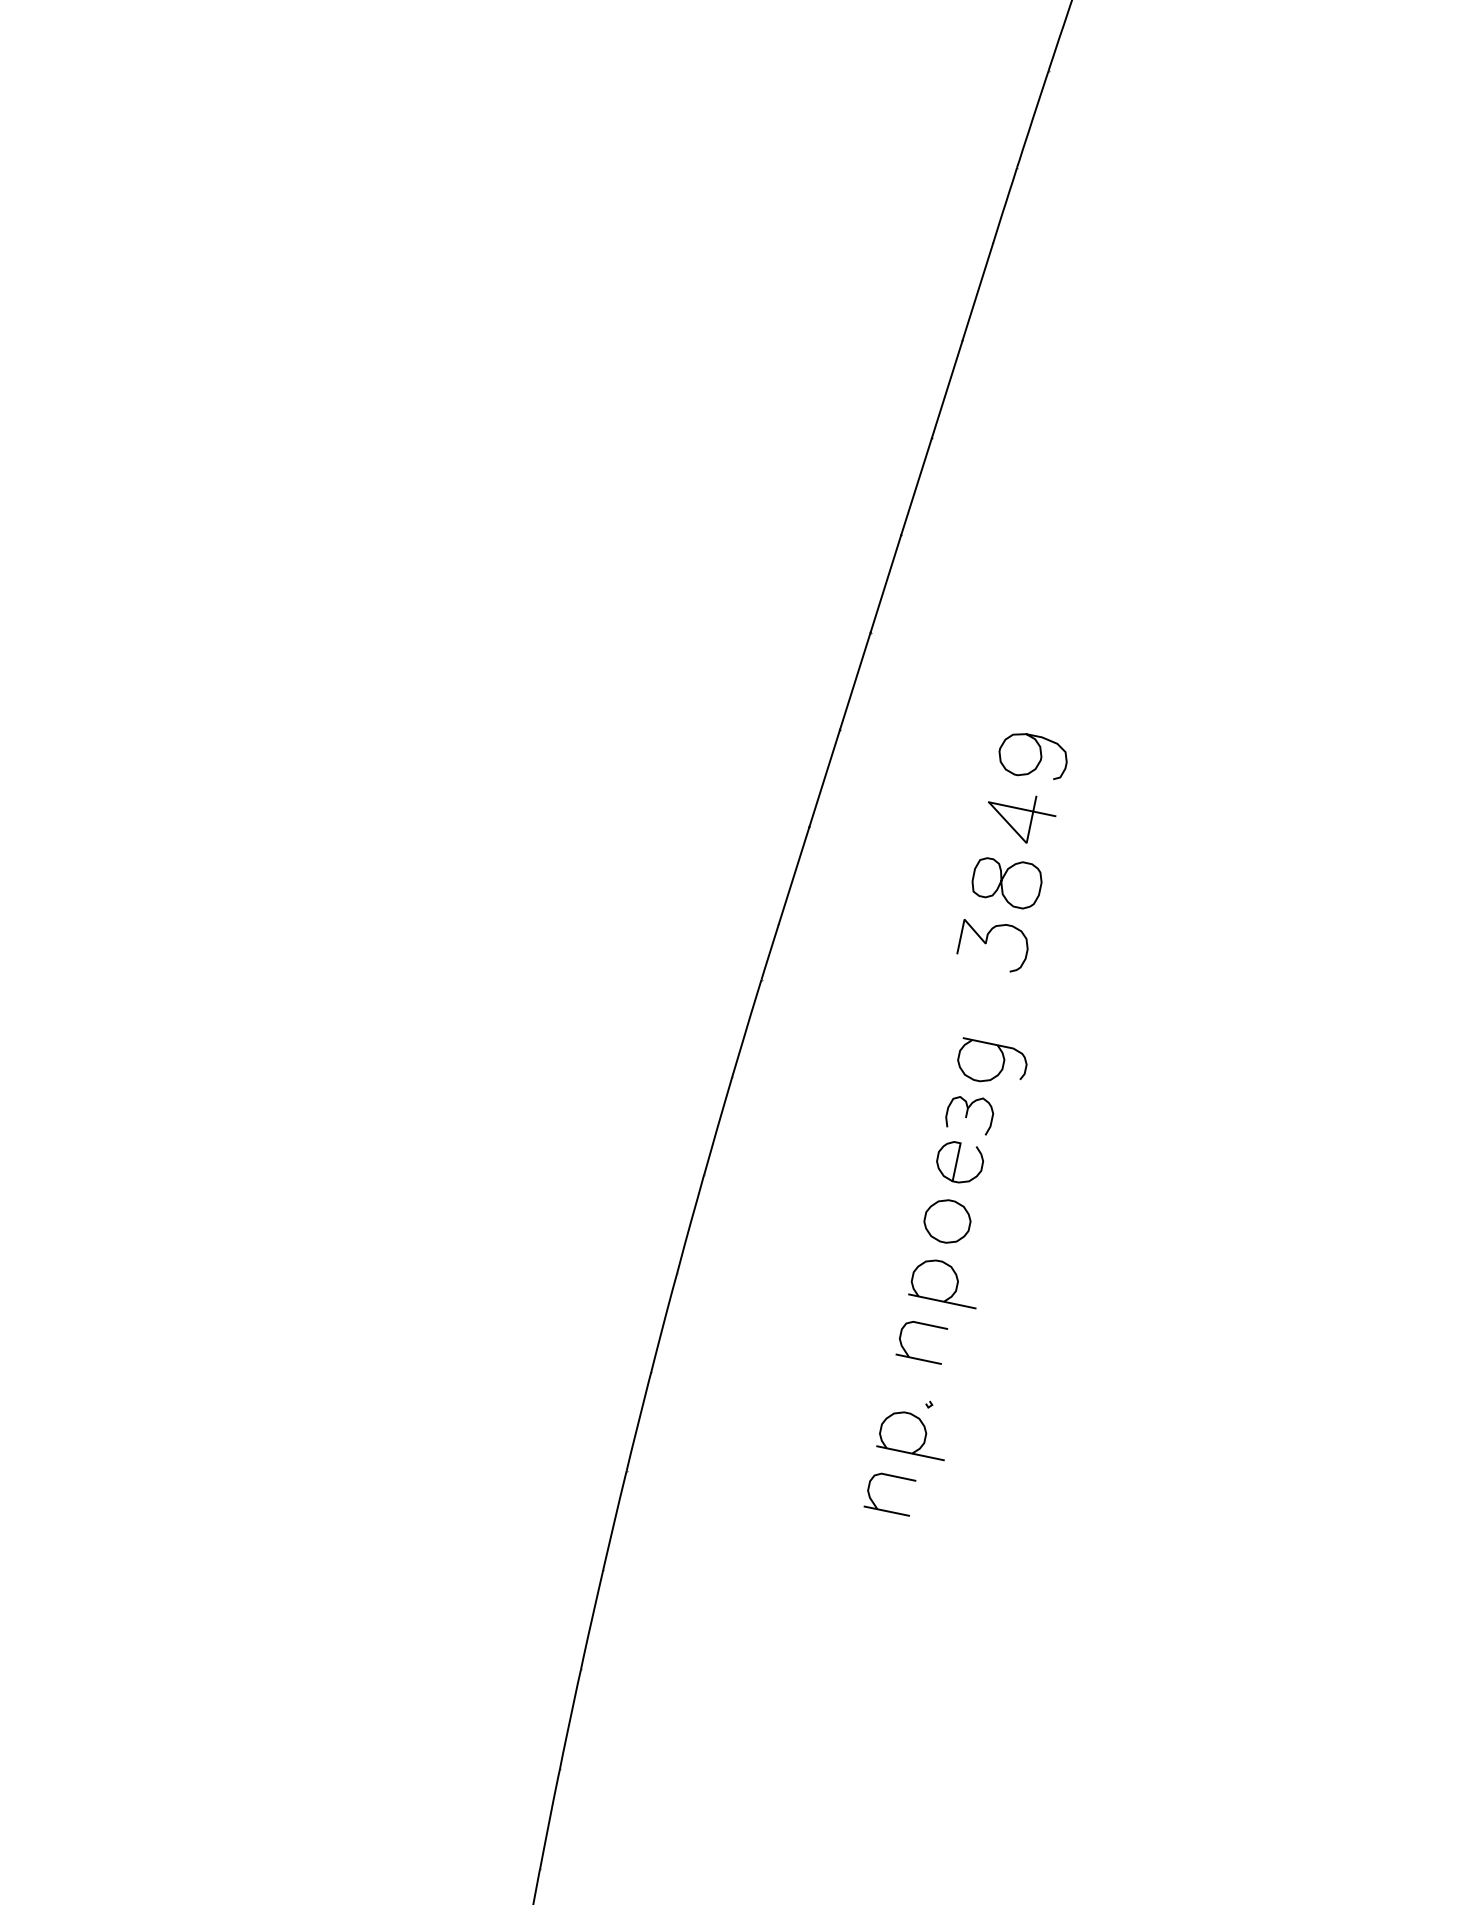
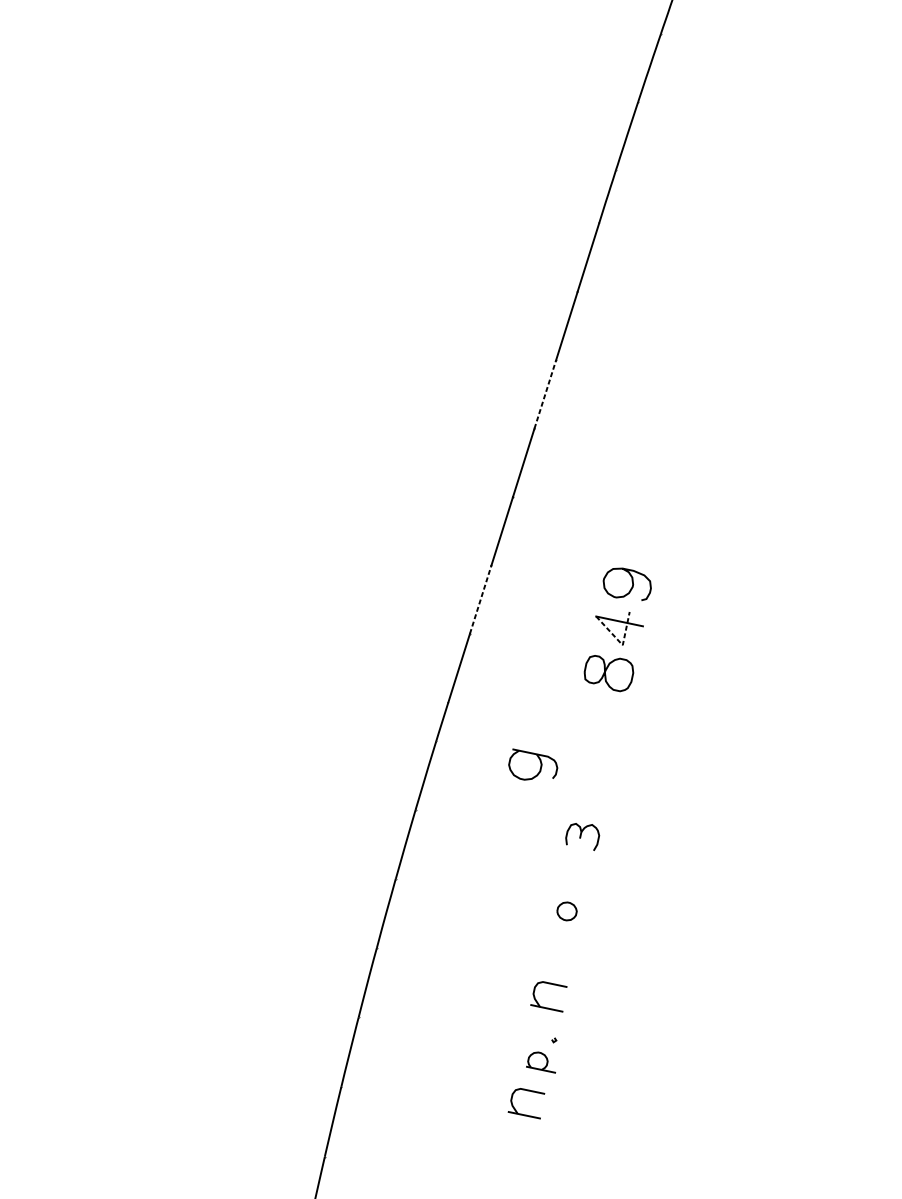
line: (916, 486) -> (545, 394), solid -> dashed
line: (824, 778) -> (480, 599), solid -> dashed
line: (1024, 841) -> (621, 644), solid -> dashed
curve: (986, 943) -> (594, 715), removed
part: (992, 1059) -> (533, 764), moved
curve: (957, 1162) -> (574, 869), removed
part: (947, 1221) -> (567, 911), size x0.6
part: (942, 1284) -> (563, 955), removed
part: (910, 1436) -> (541, 1062), size x0.6

